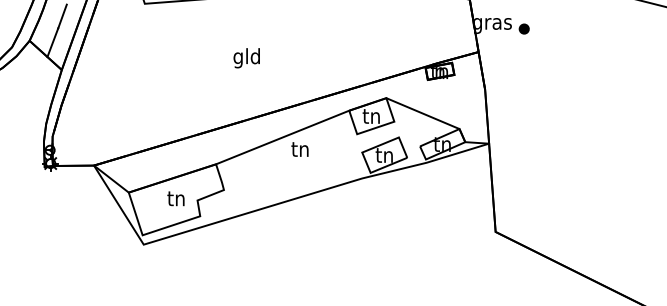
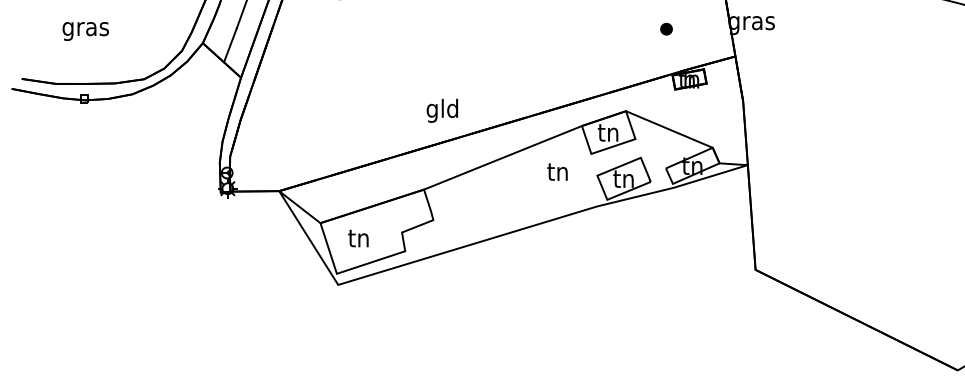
part: (524, 28) -> (666, 28), moved
text: (246, 57) -> (441, 110), moved
text: (299, 149) -> (557, 171), moved
text: (176, 198) -> (358, 238), moved

